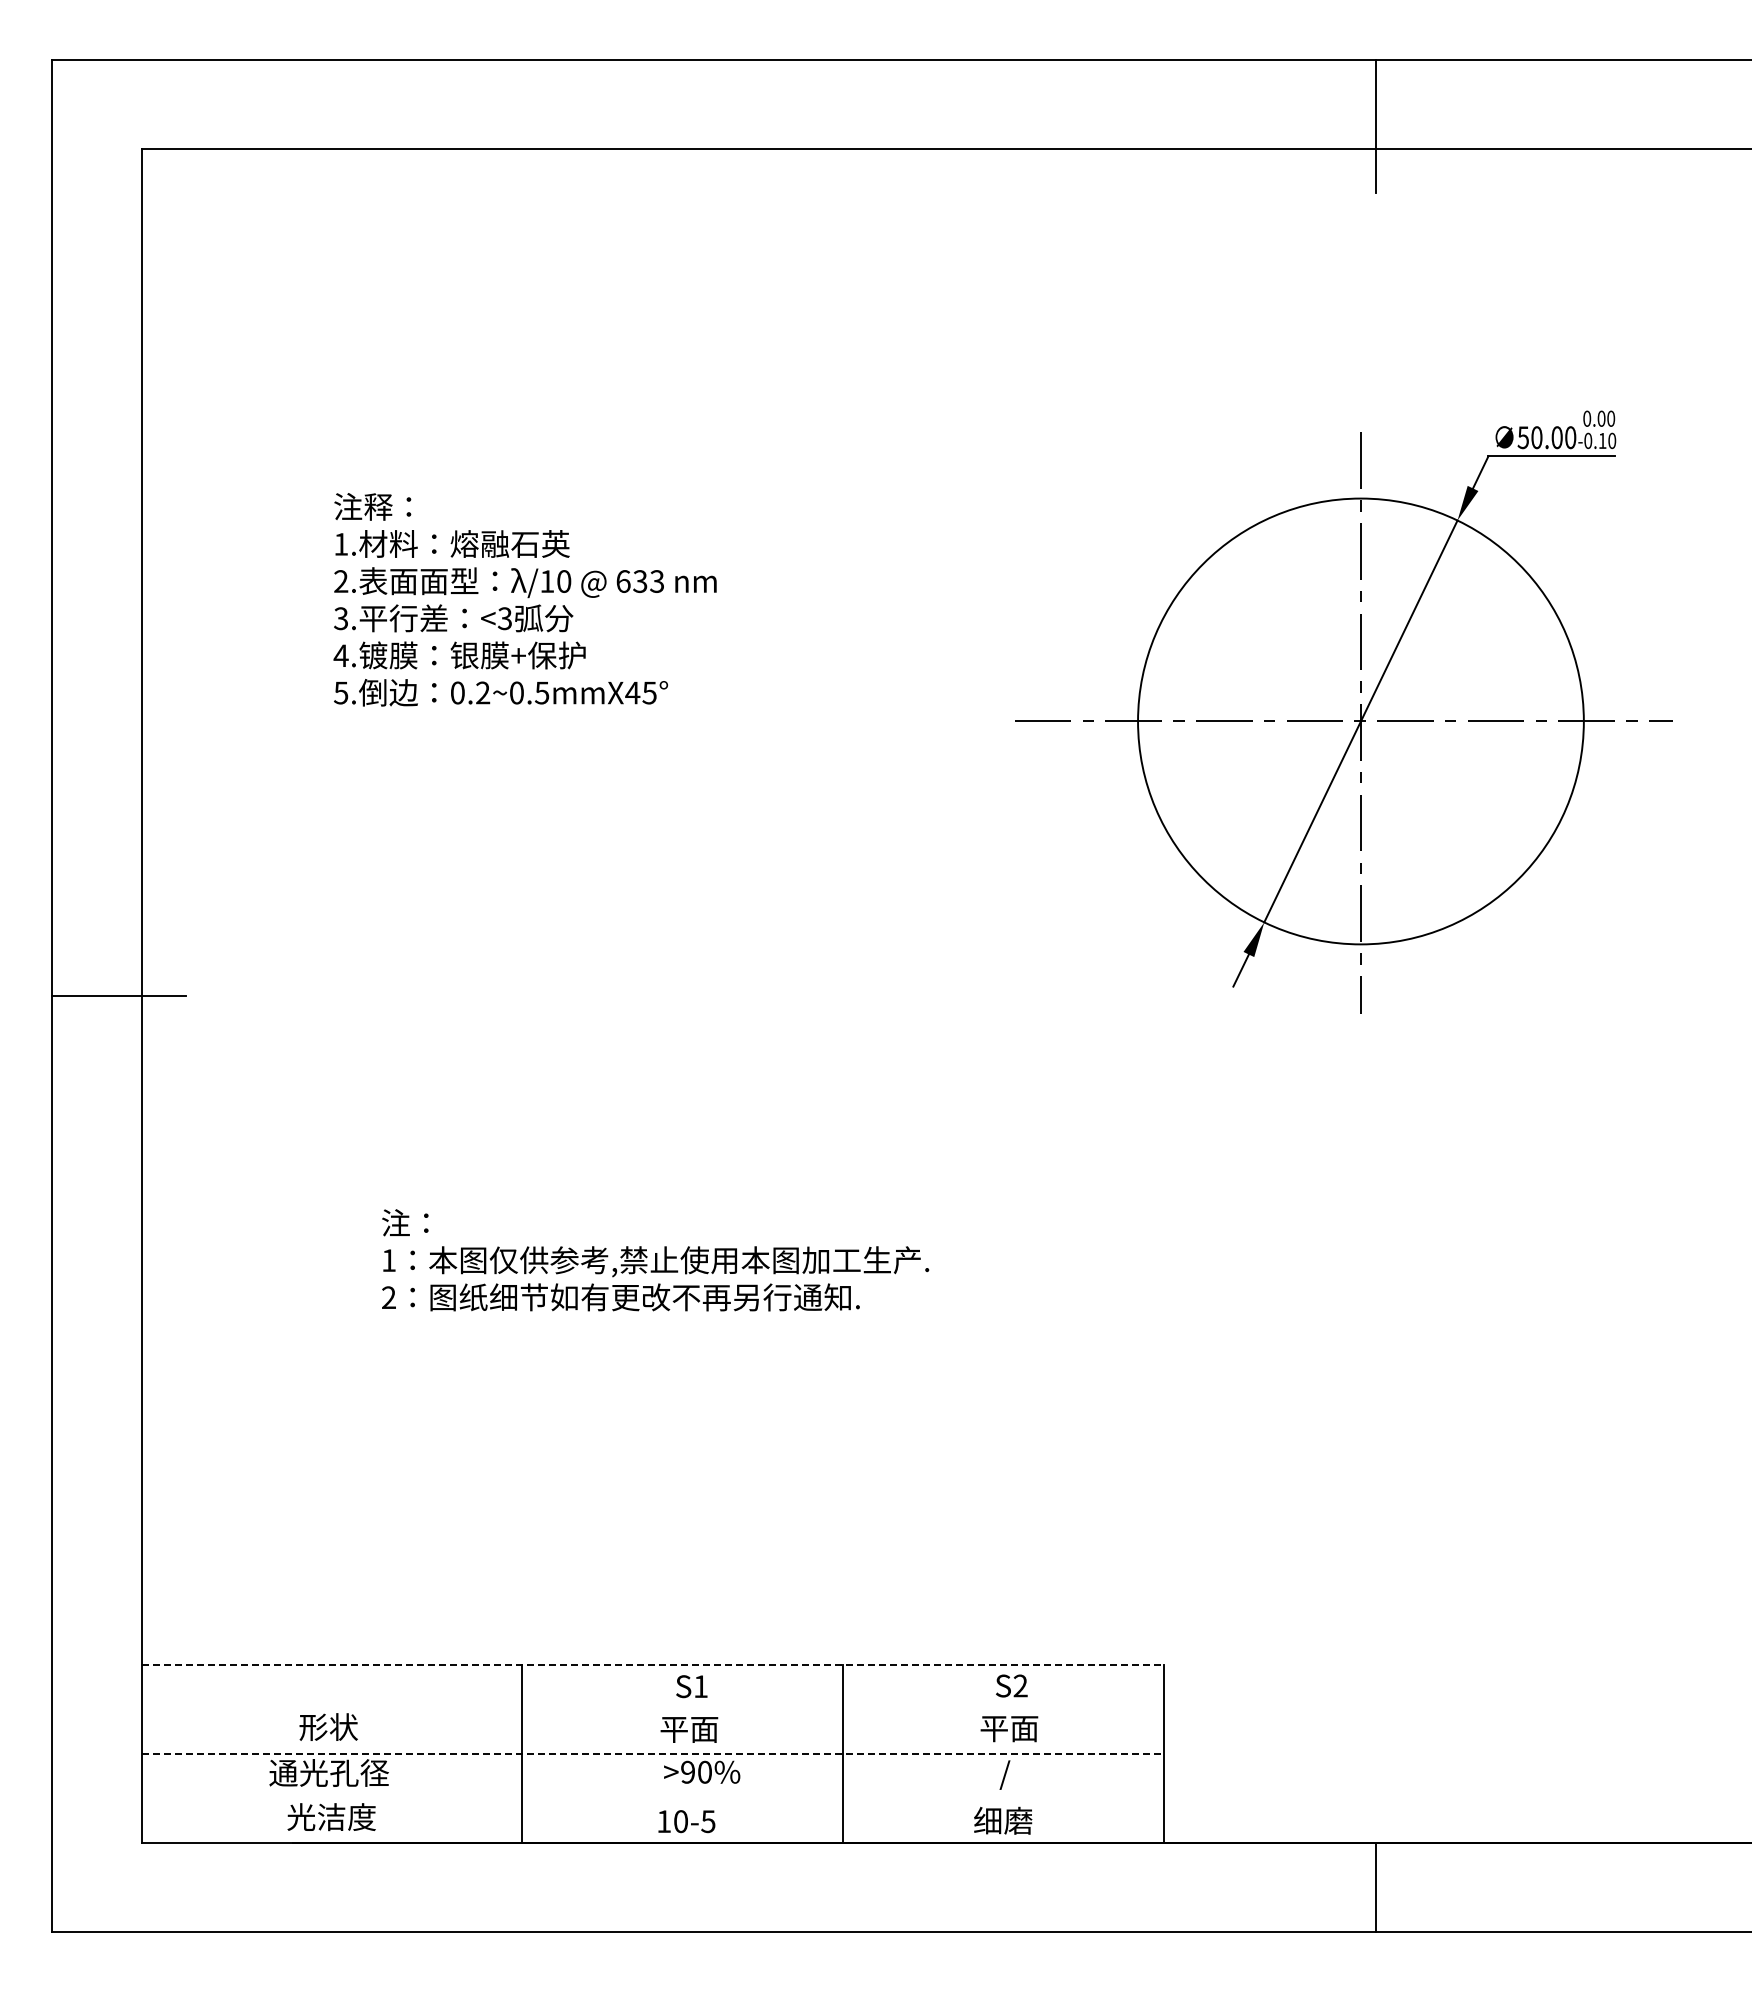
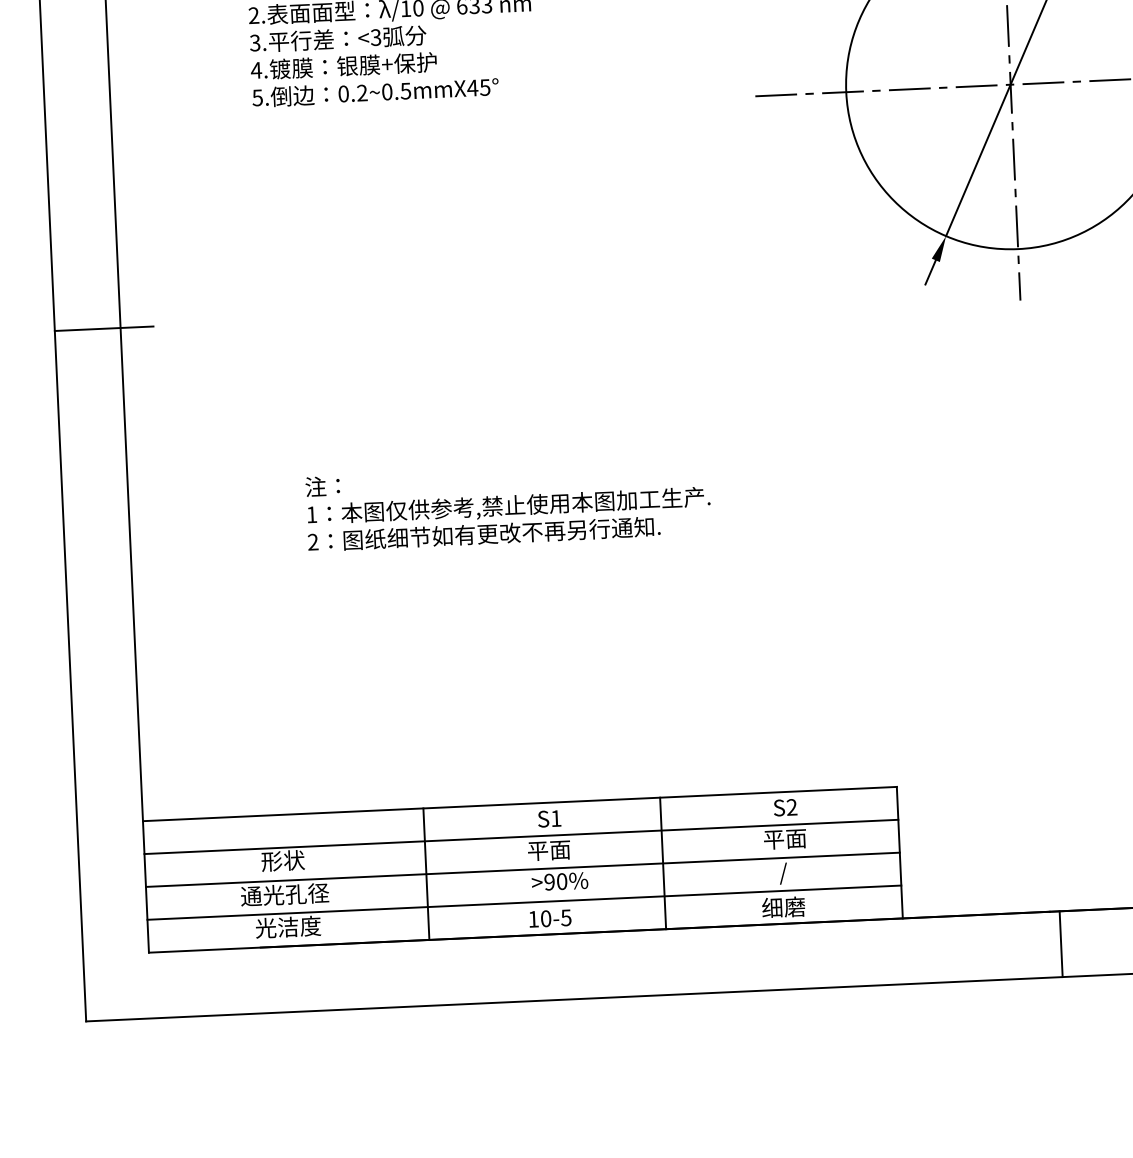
line: (653, 1664) -> (520, 803), dashed -> solid
line: (652, 1709) -> (521, 837), added
line: (653, 1753) -> (523, 869), dashed -> solid
line: (652, 1798) -> (524, 902), added

